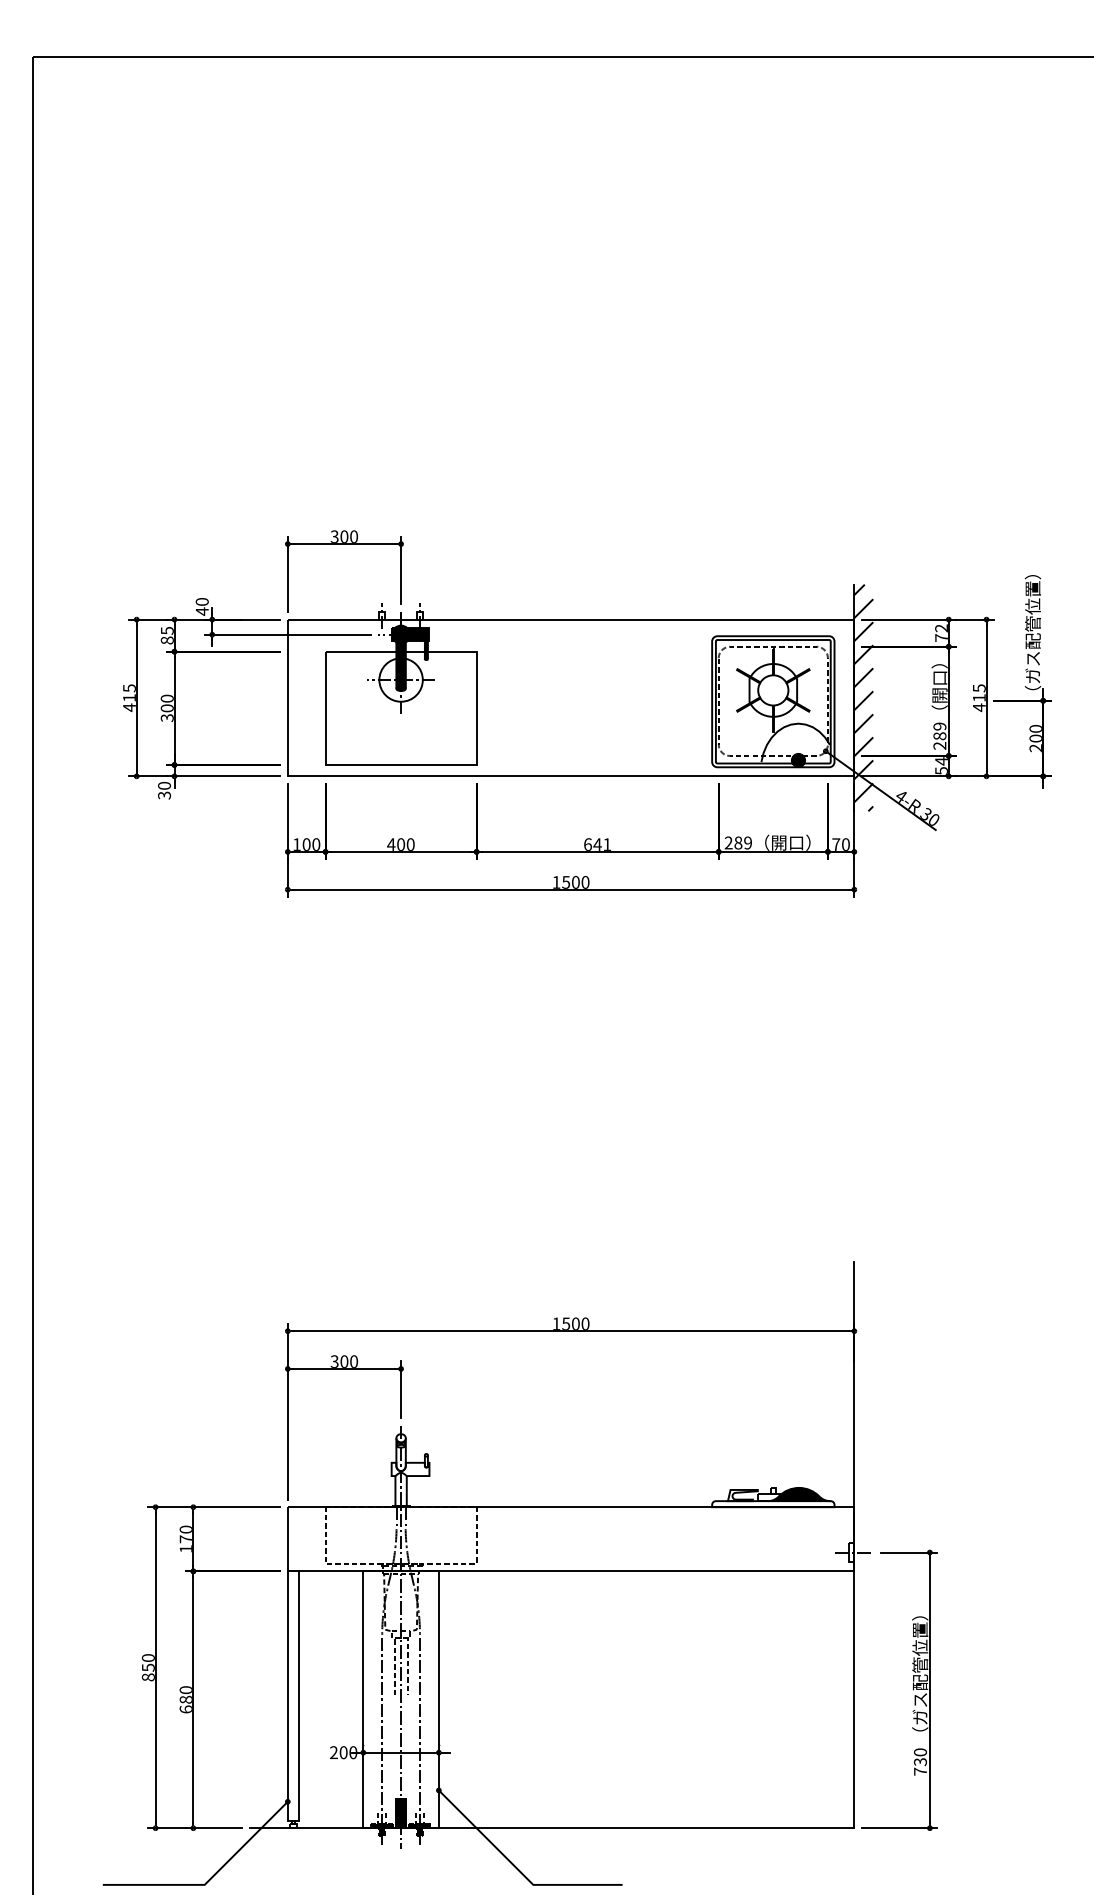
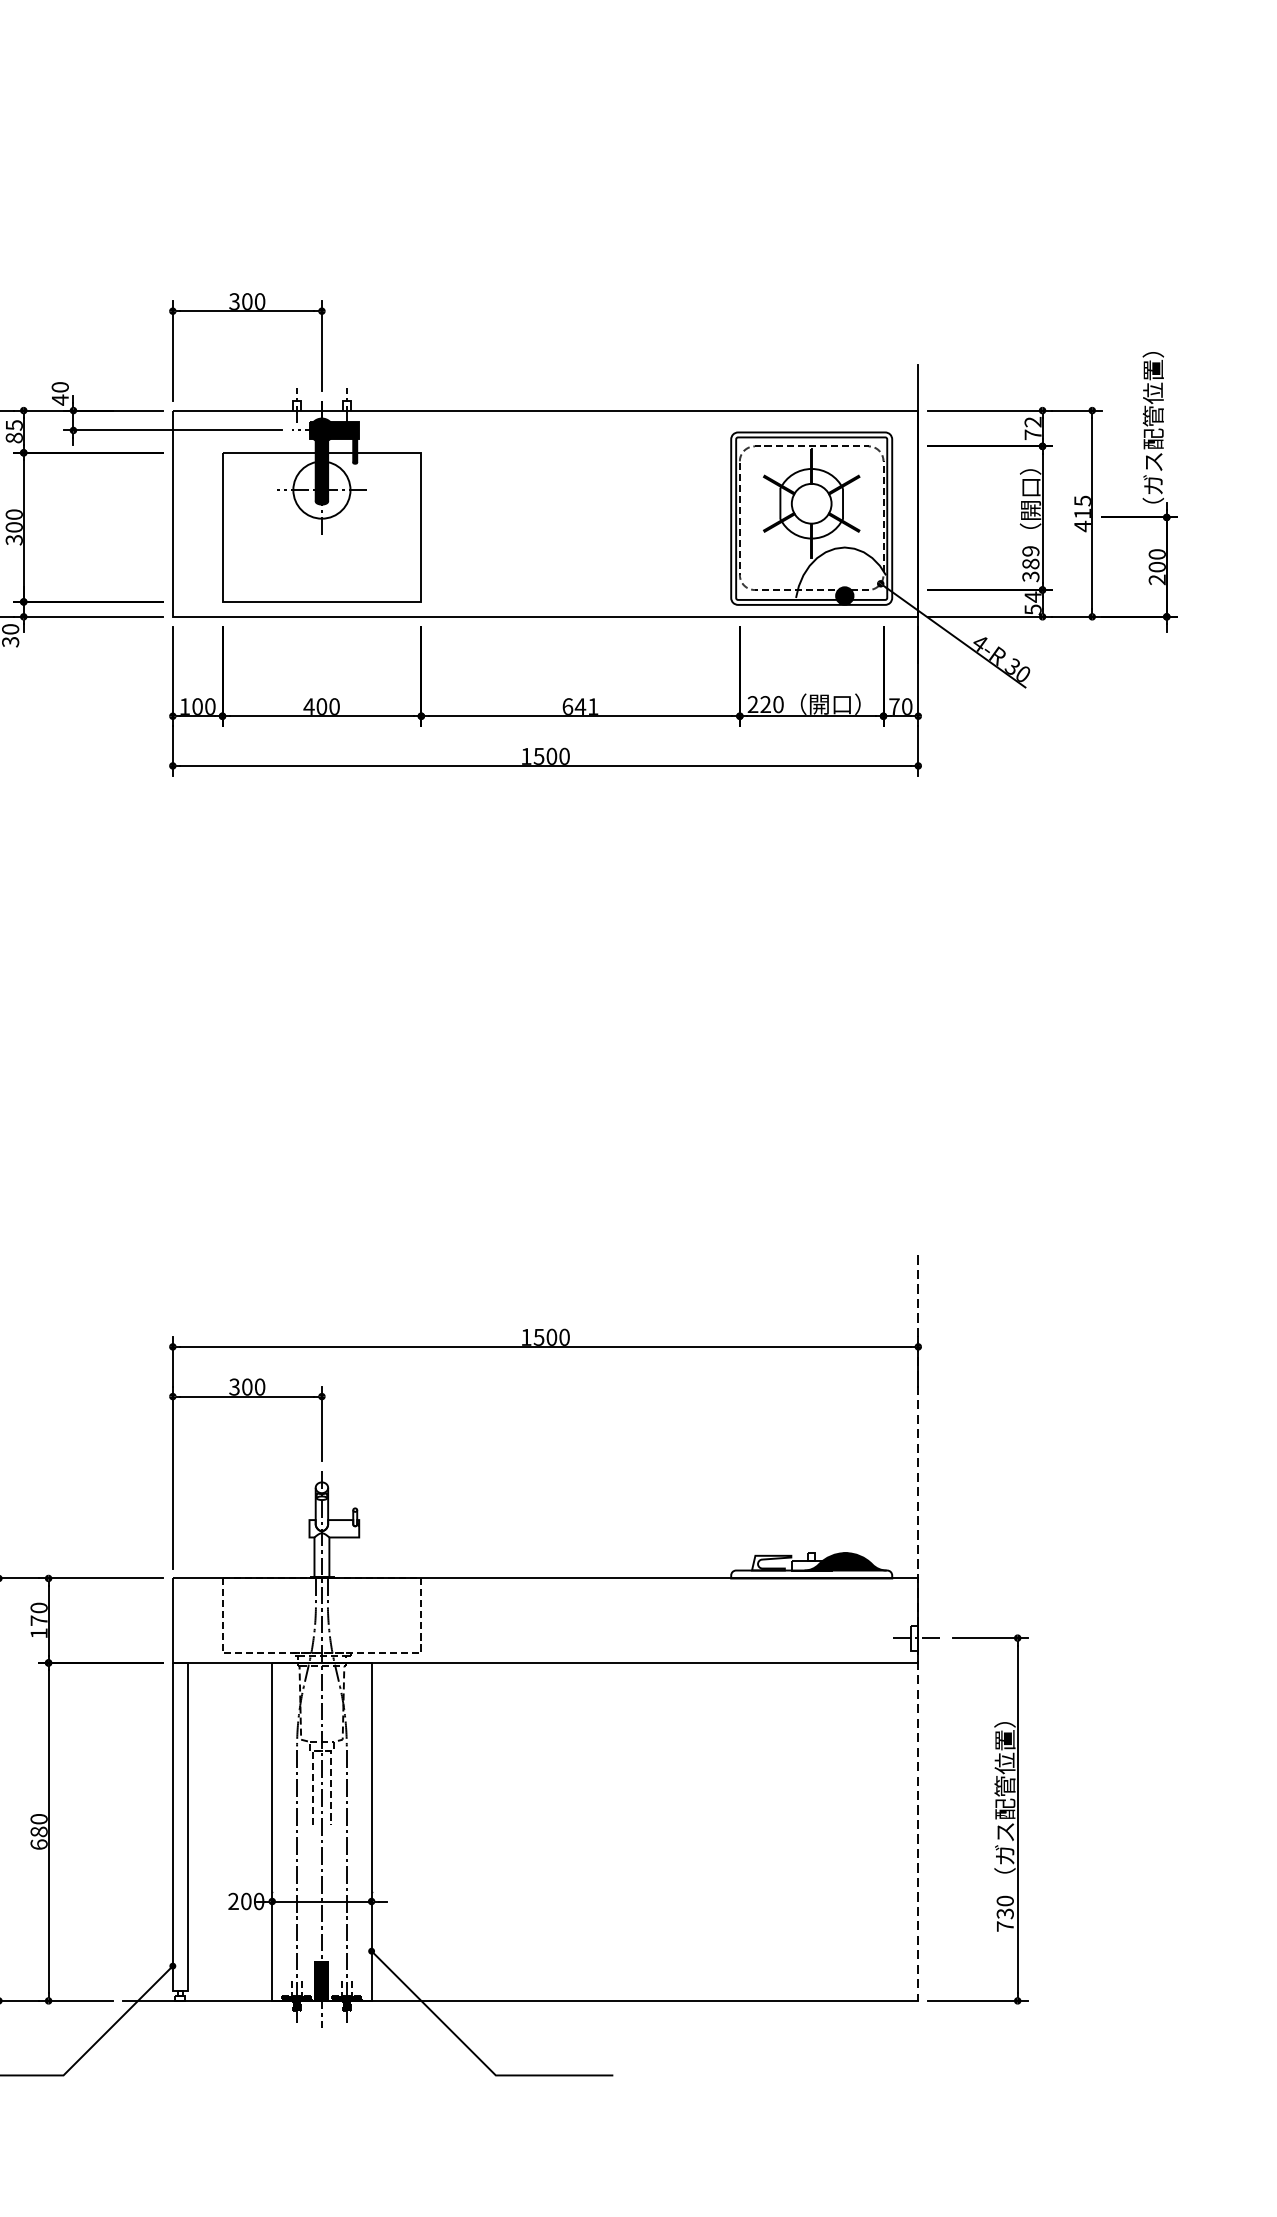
hatch: (863, 697) -> (930, 513), removed
text: (940, 745) -> (1031, 576), 289 -> 389
text: (743, 842) -> (772, 703), 289 -> 220
line: (854, 1545) -> (918, 1628), solid -> dashed

